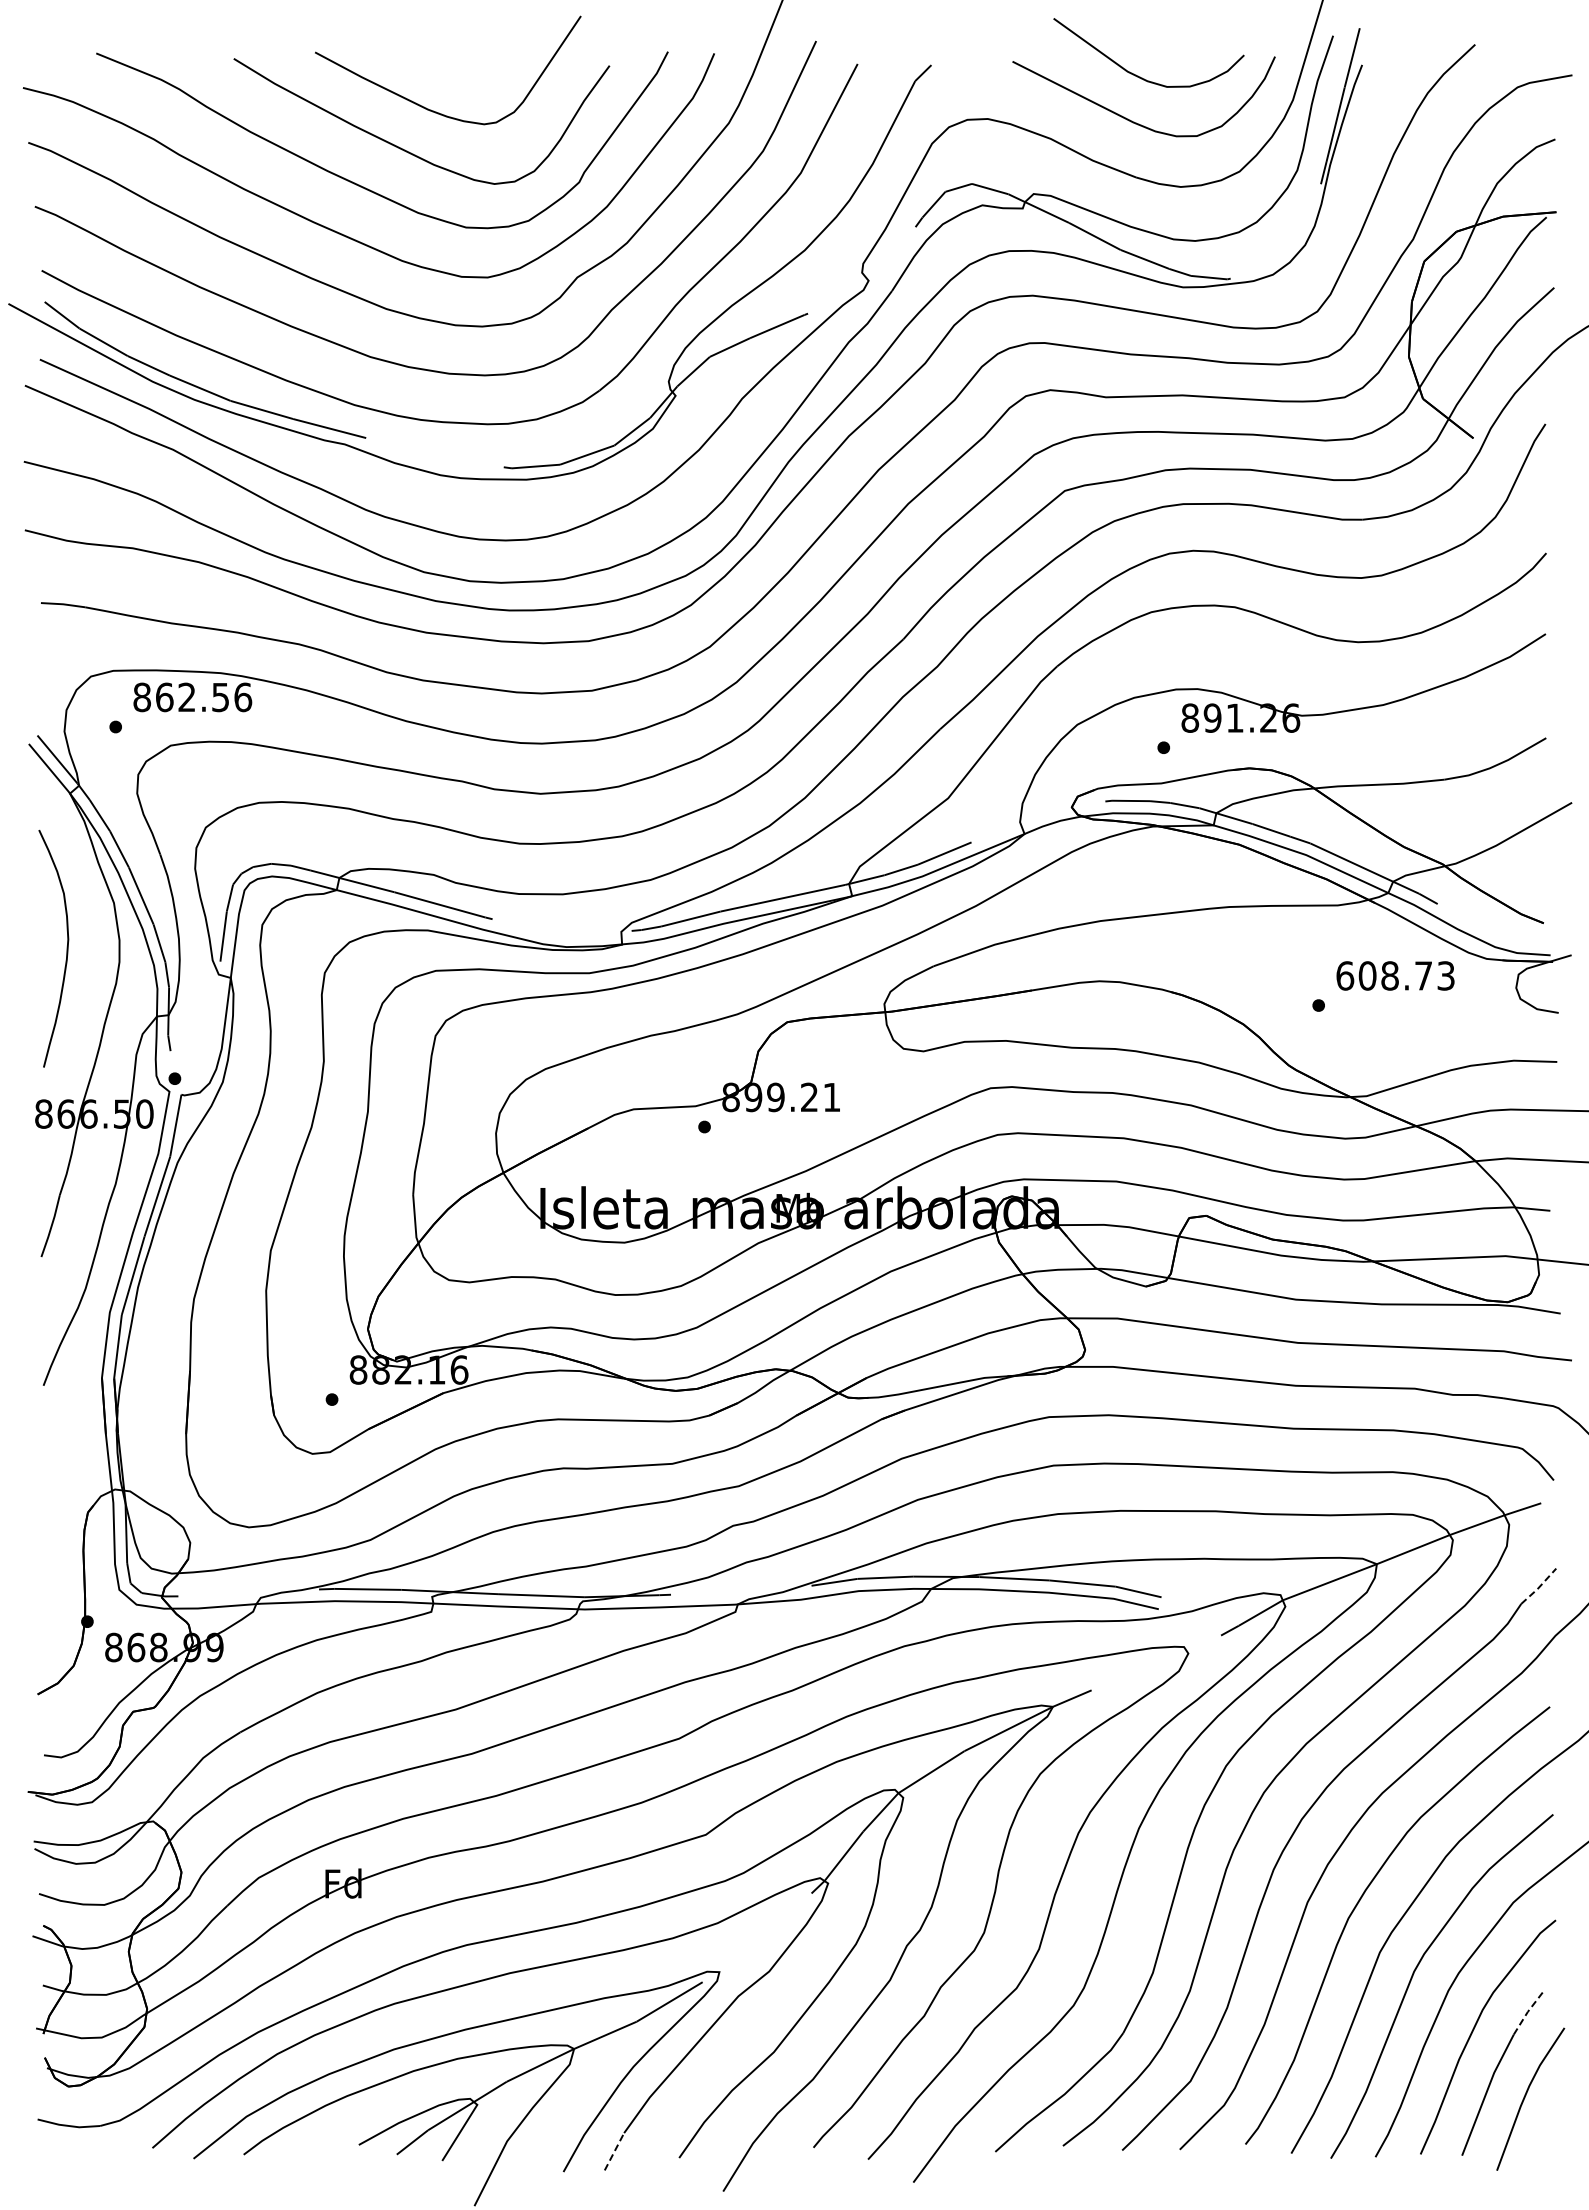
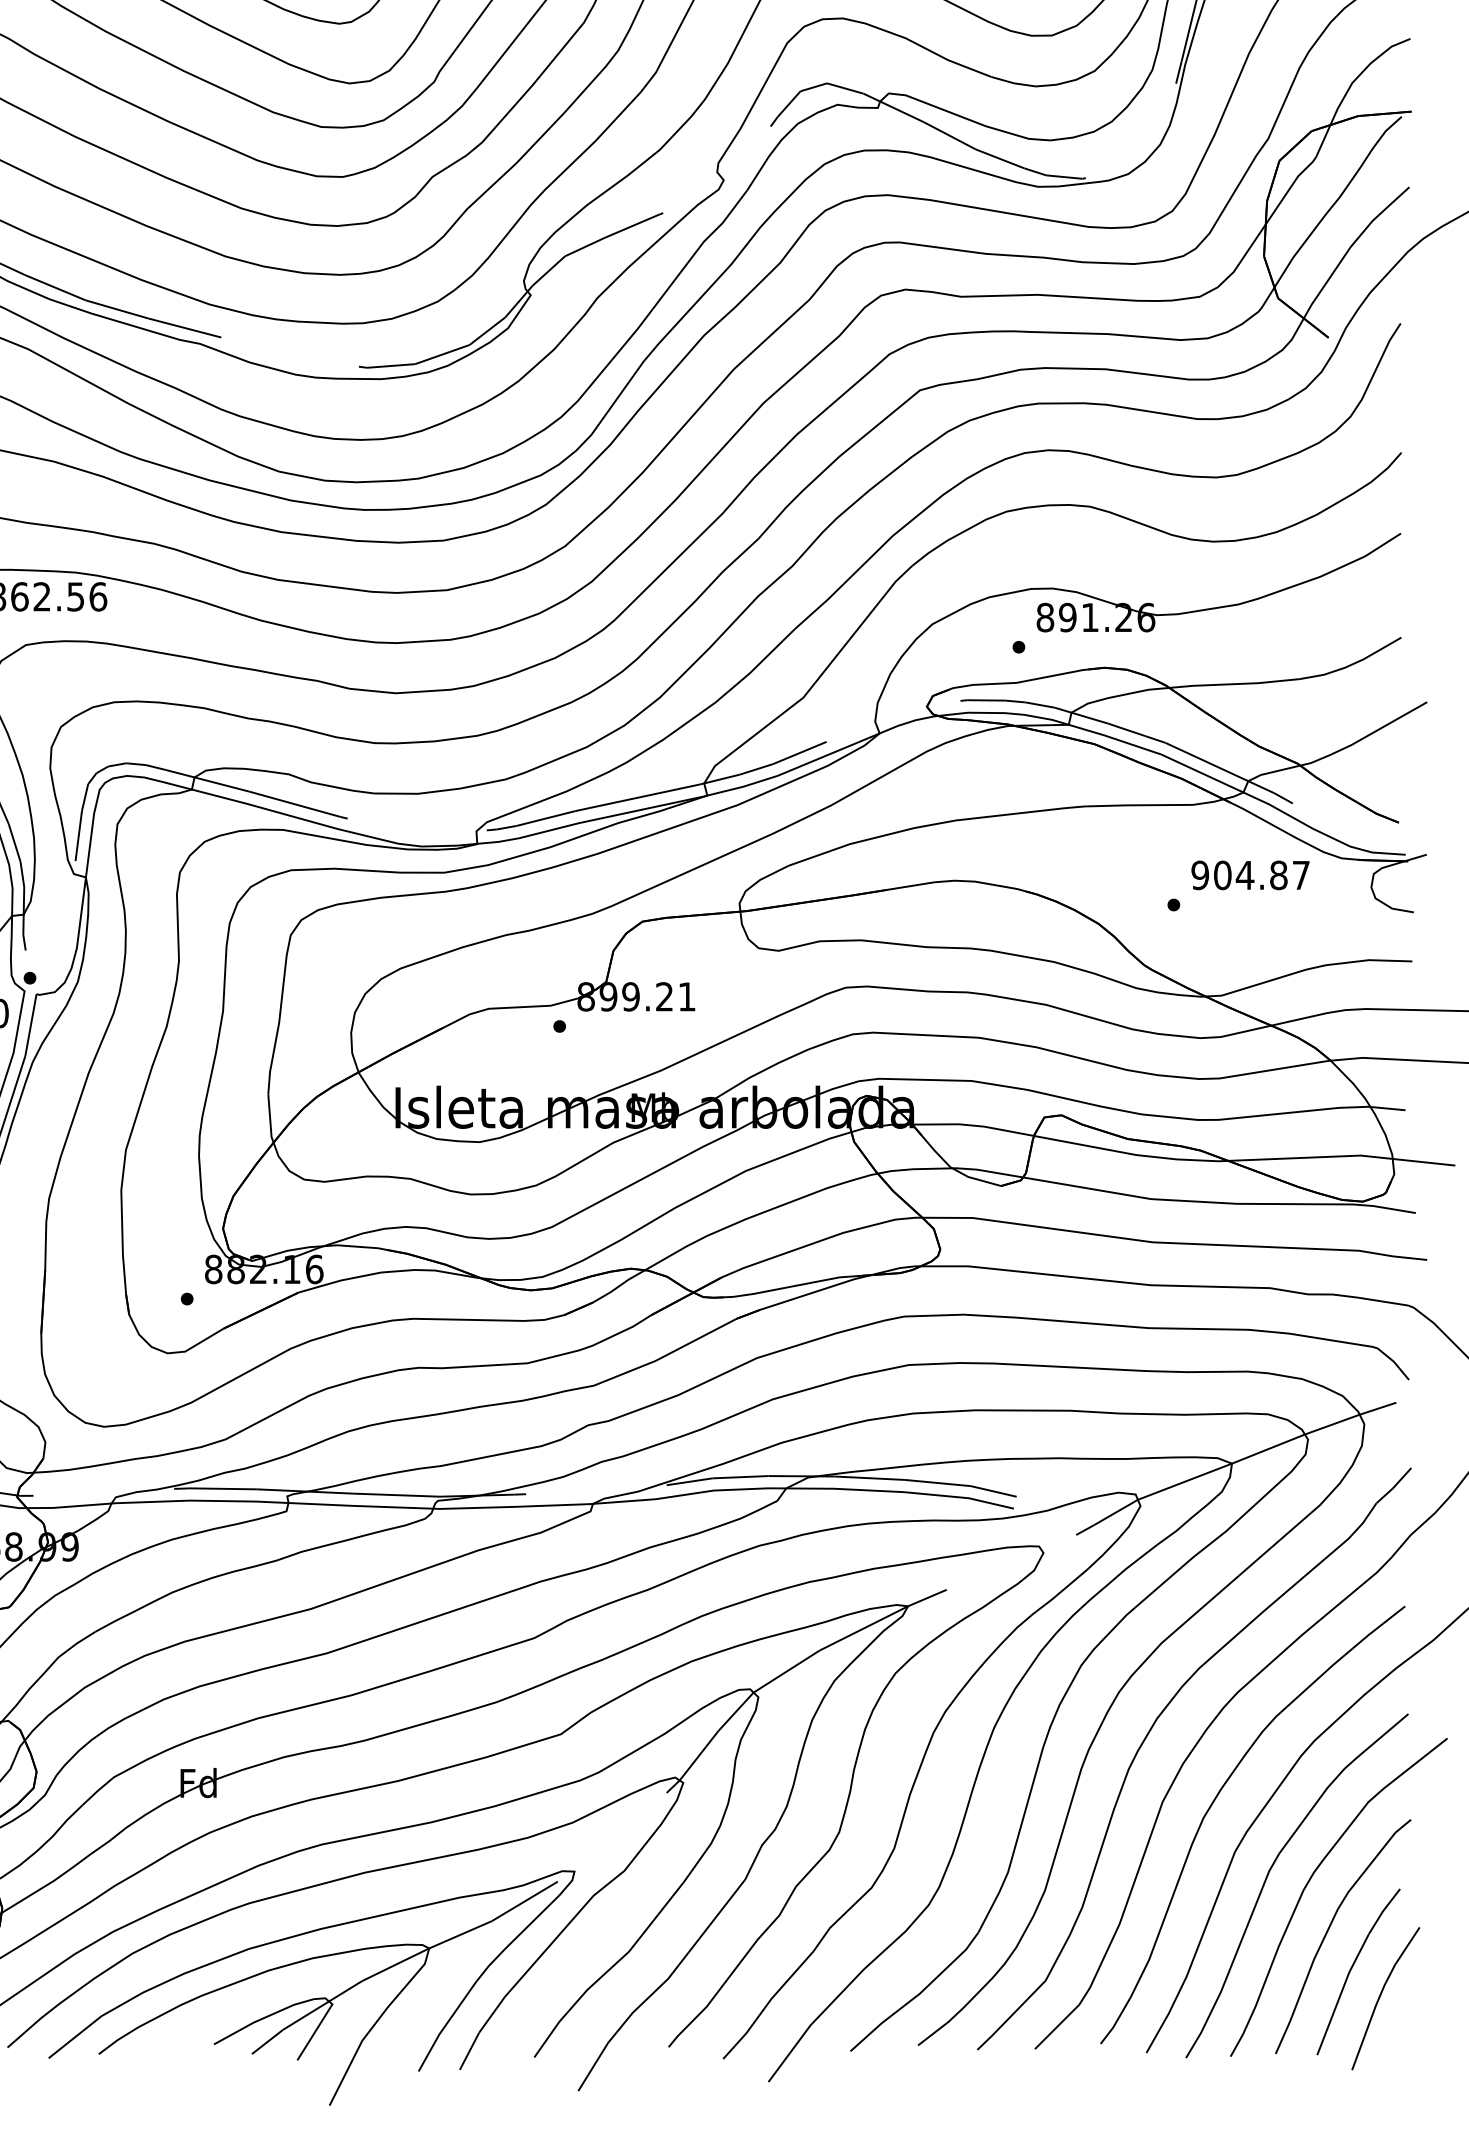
text: (1395, 975) -> (1250, 874), 608.73 -> 904.87
line: (1538, 1587) -> (1393, 1486), dashed -> solid
line: (1528, 2011) -> (1383, 1910), dashed -> solid
line: (614, 2151) -> (469, 2050), dashed -> solid

